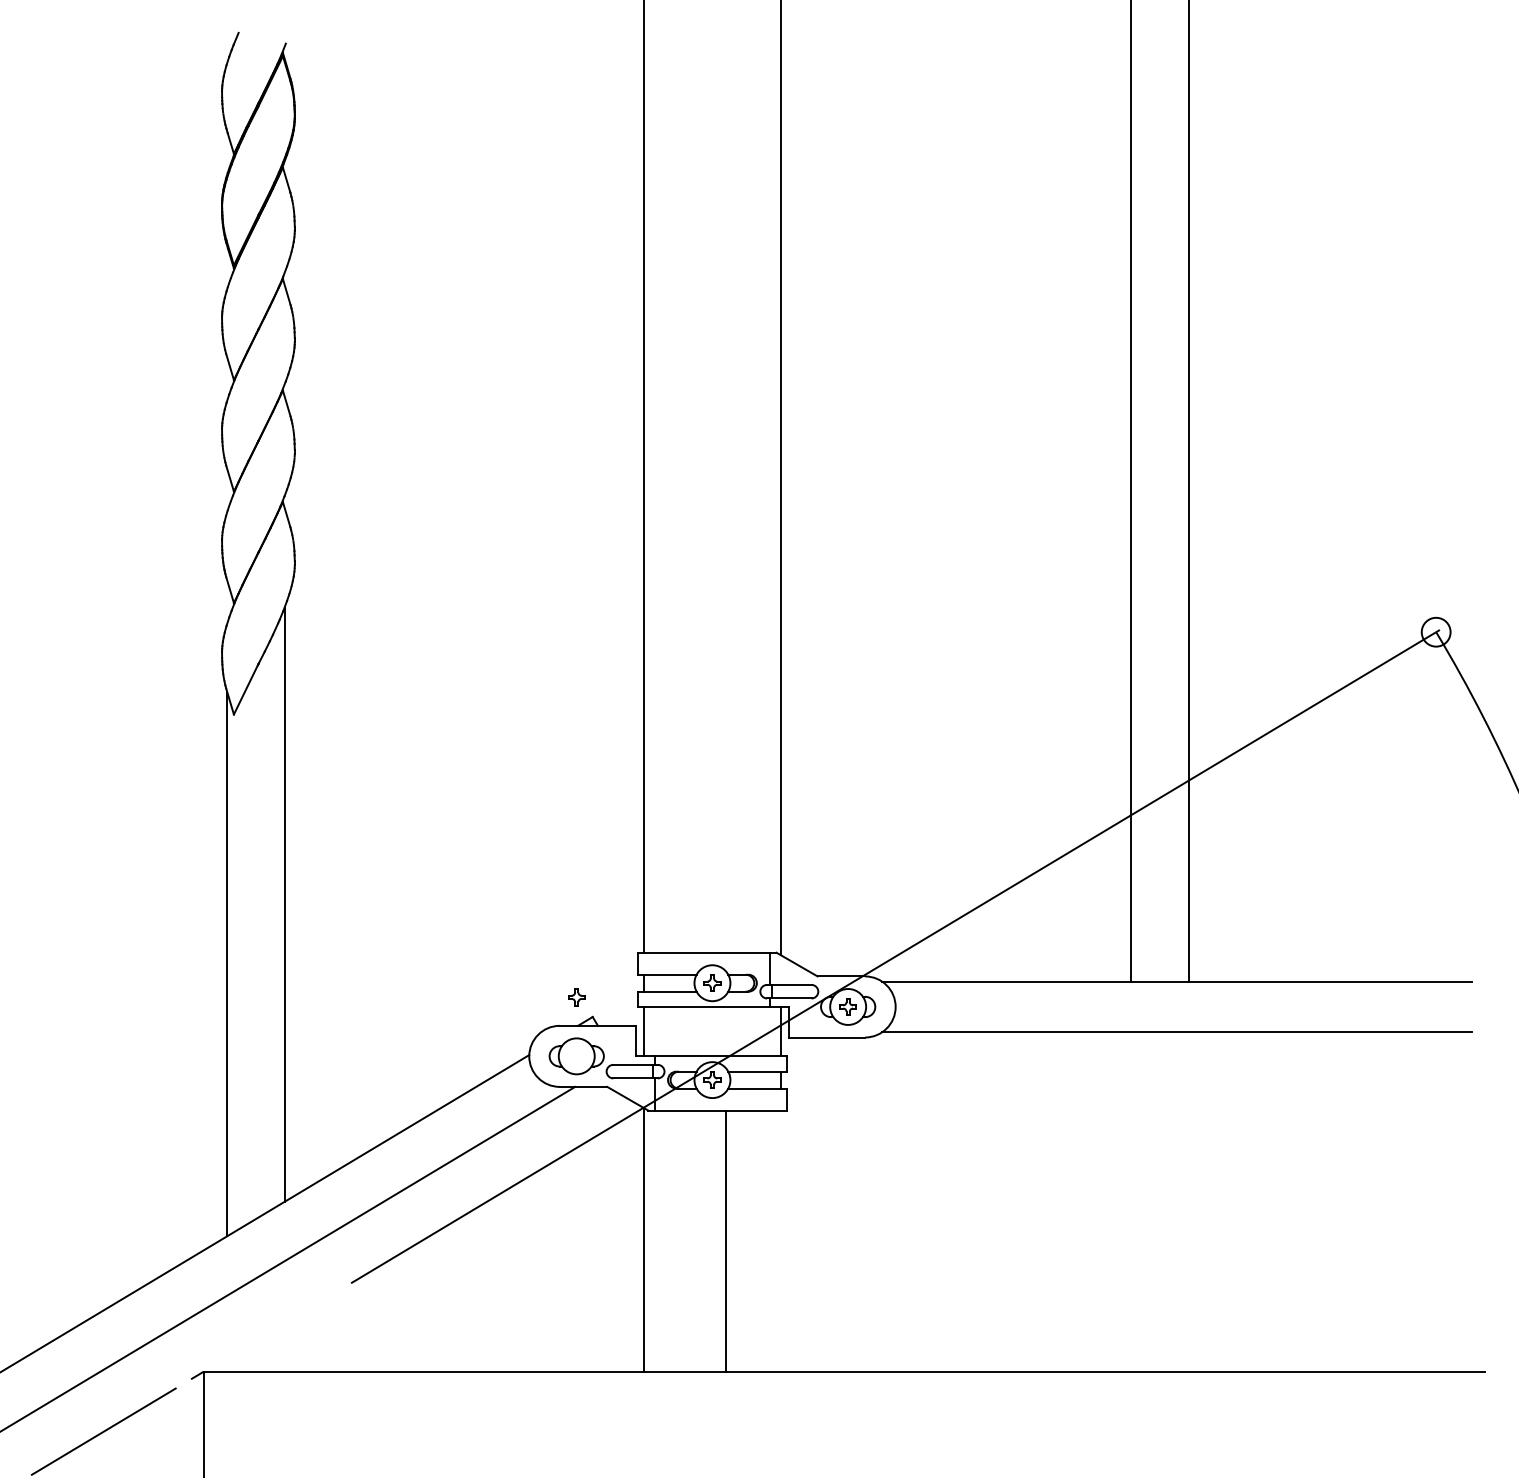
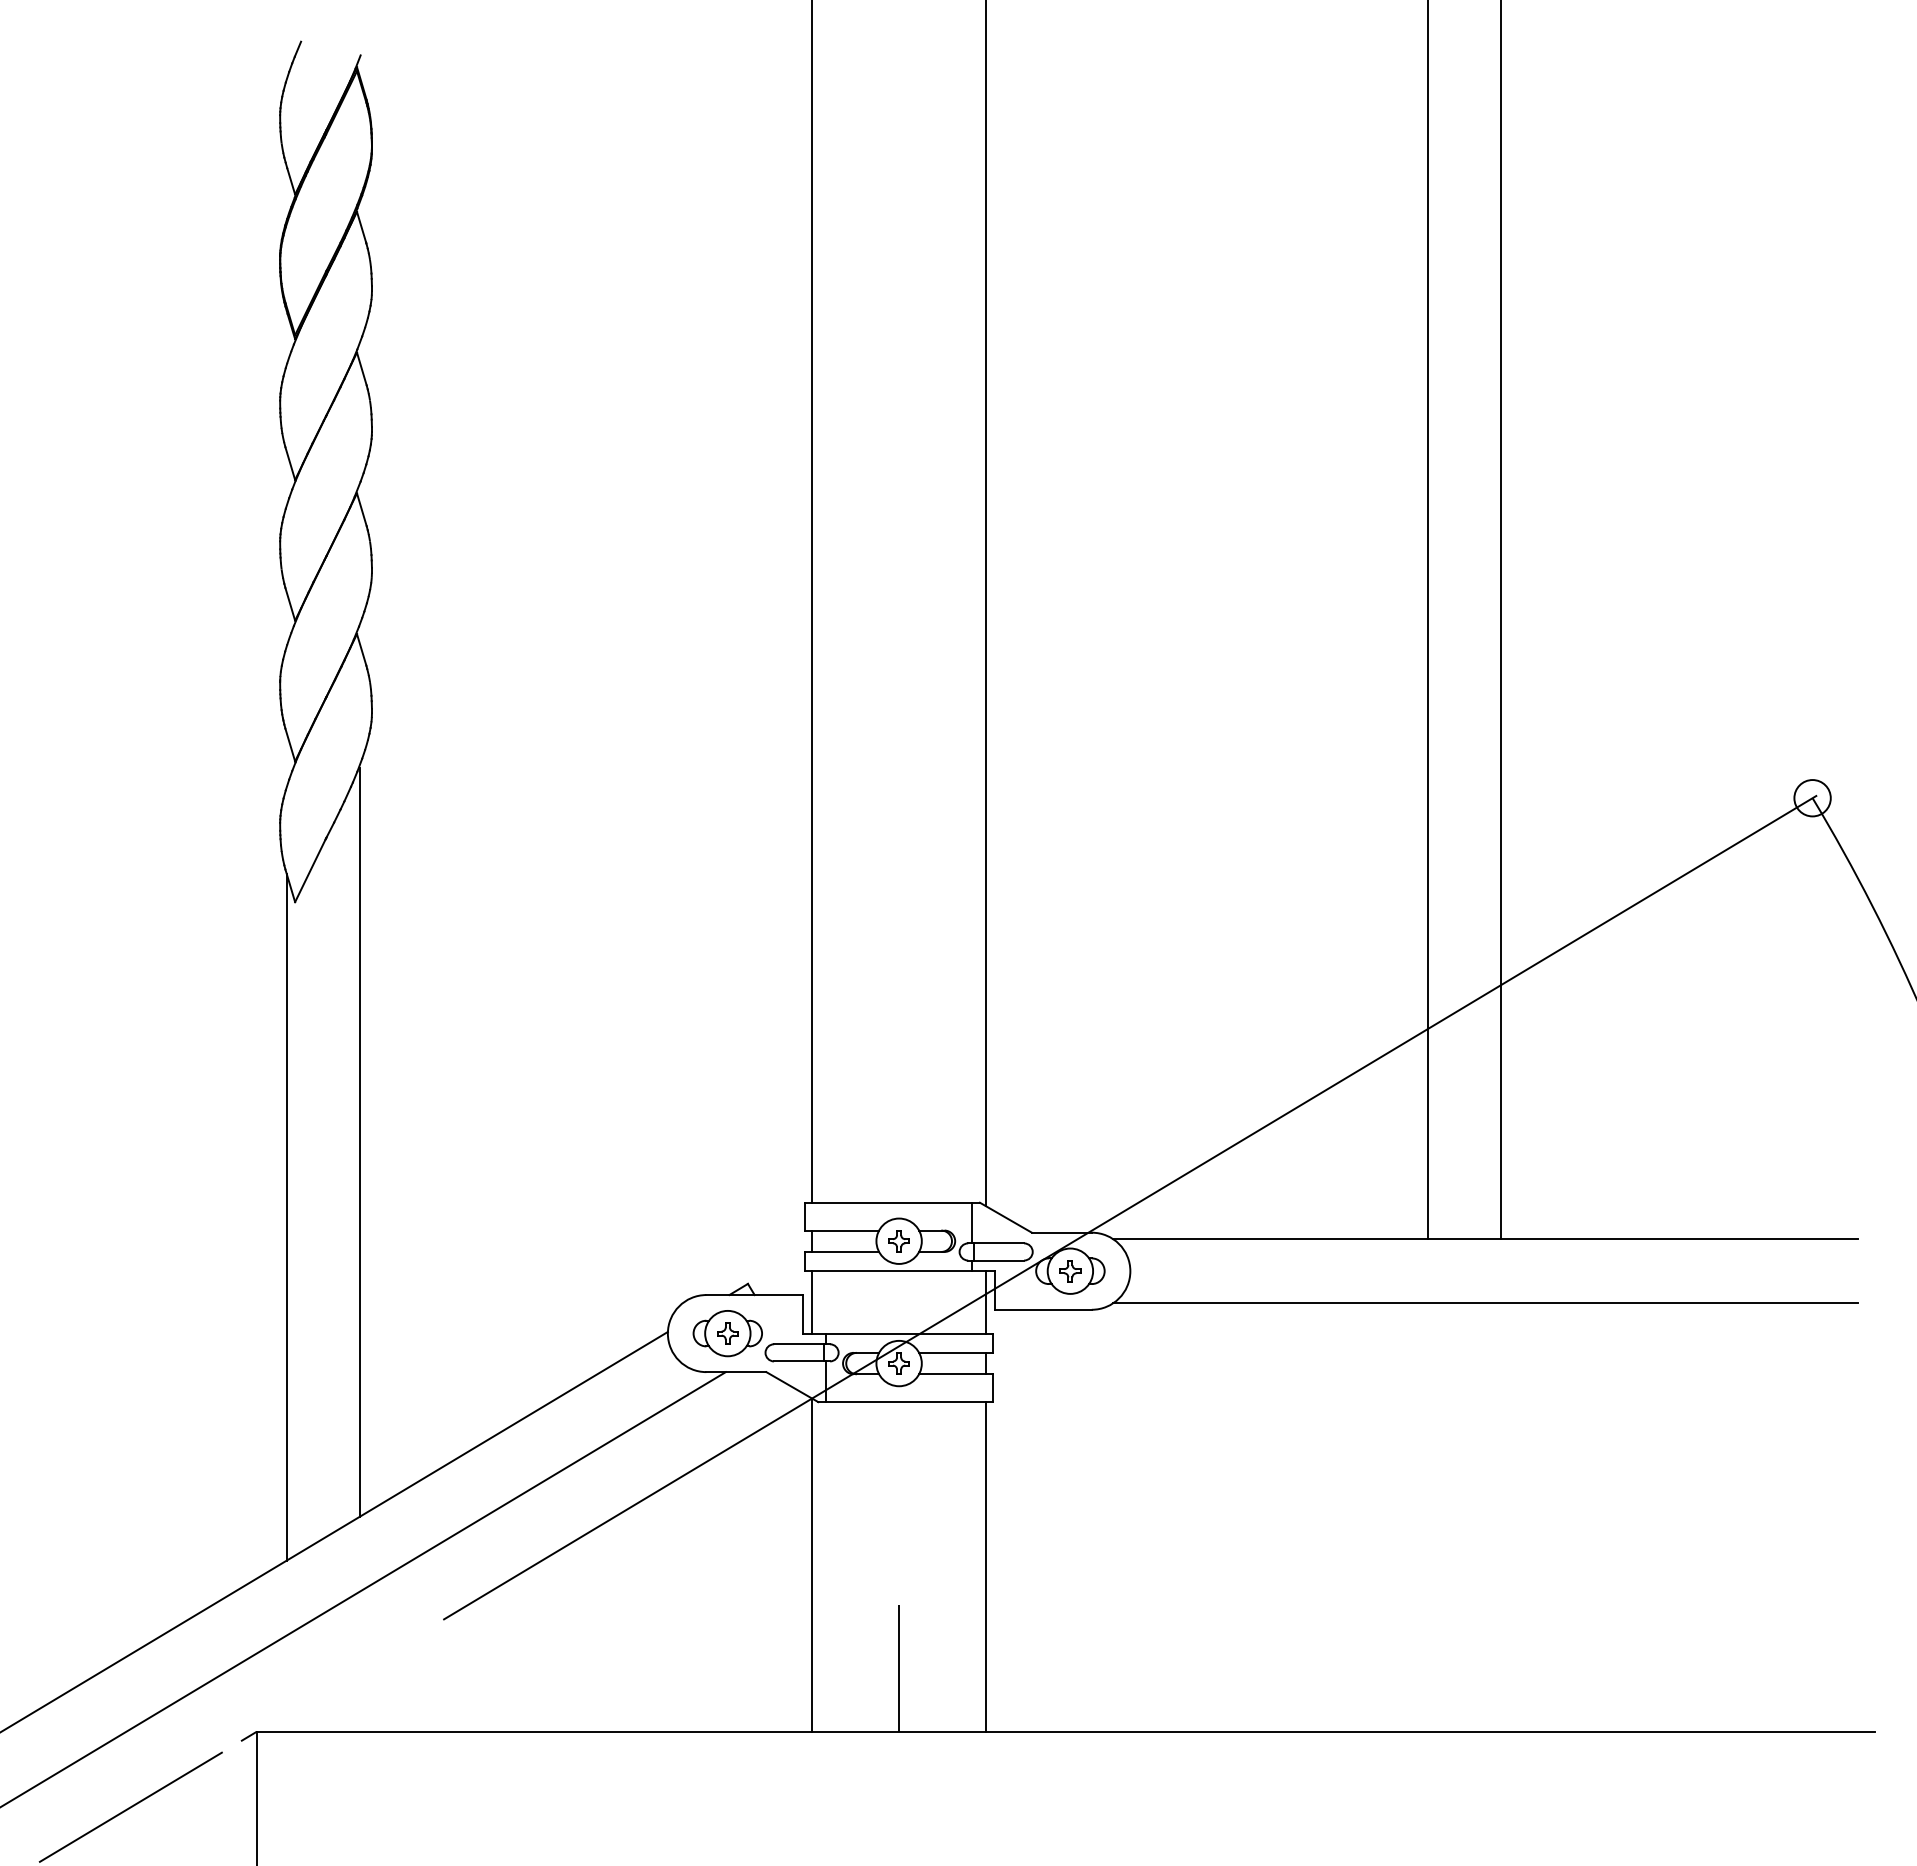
part: (576, 997) -> (727, 1333), moved
line: (726, 1240) -> (986, 1565), moved
line: (712, 1321) -> (899, 1668), added

